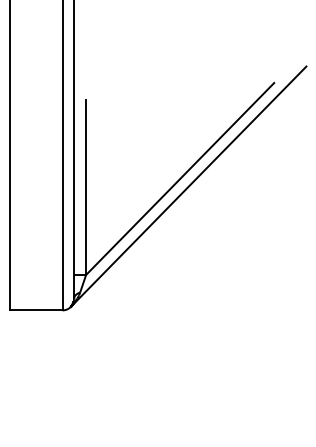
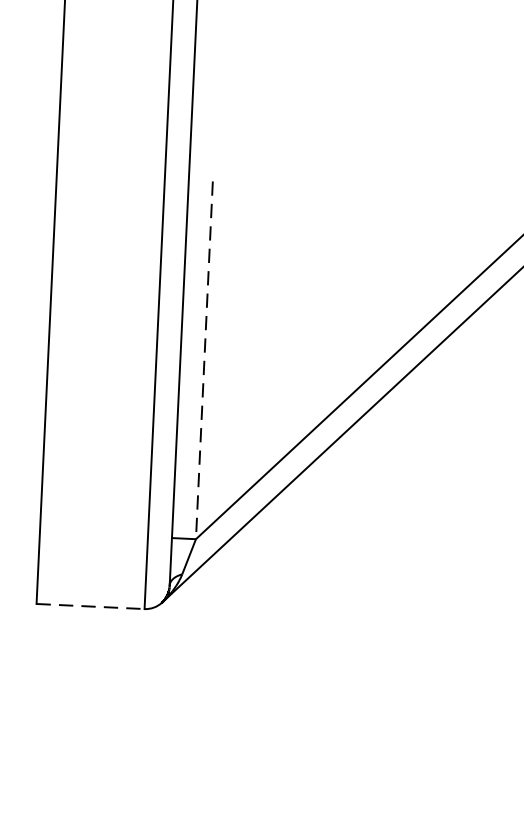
line: (86, 187) -> (205, 360), solid -> dashed
line: (36, 310) -> (91, 606), solid -> dashed

